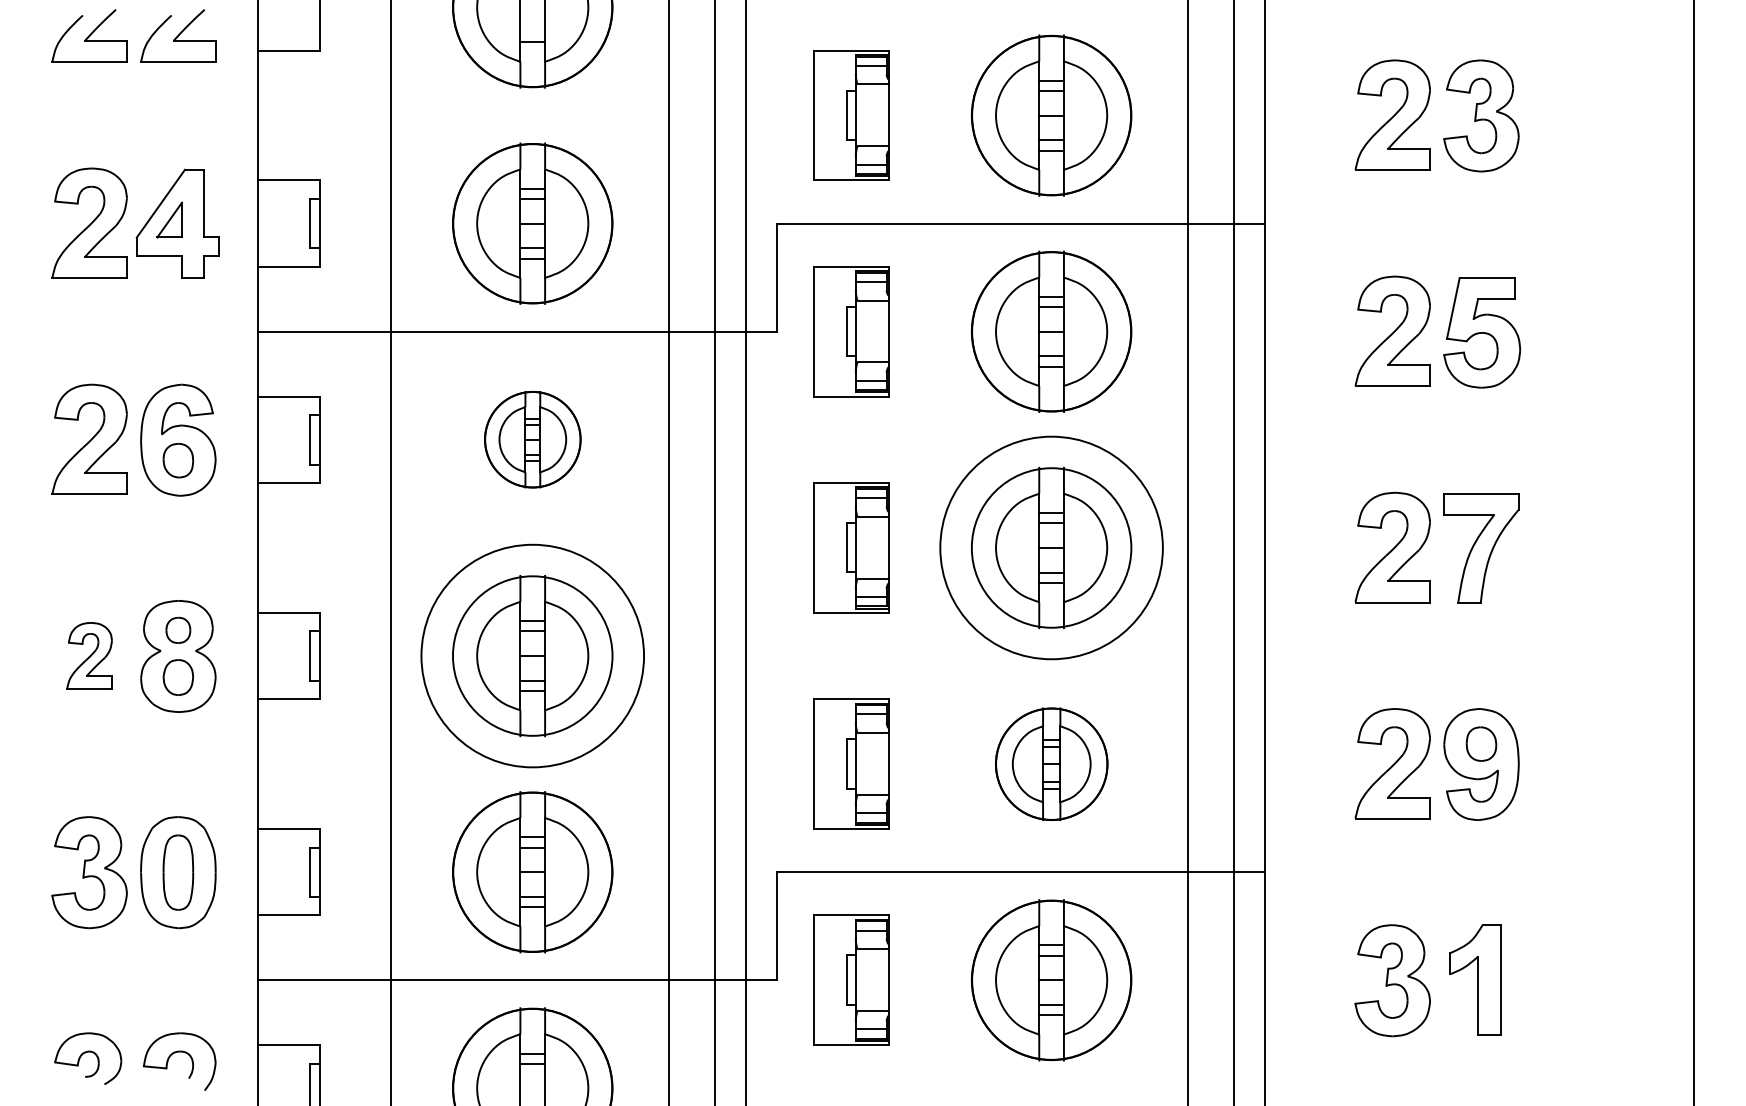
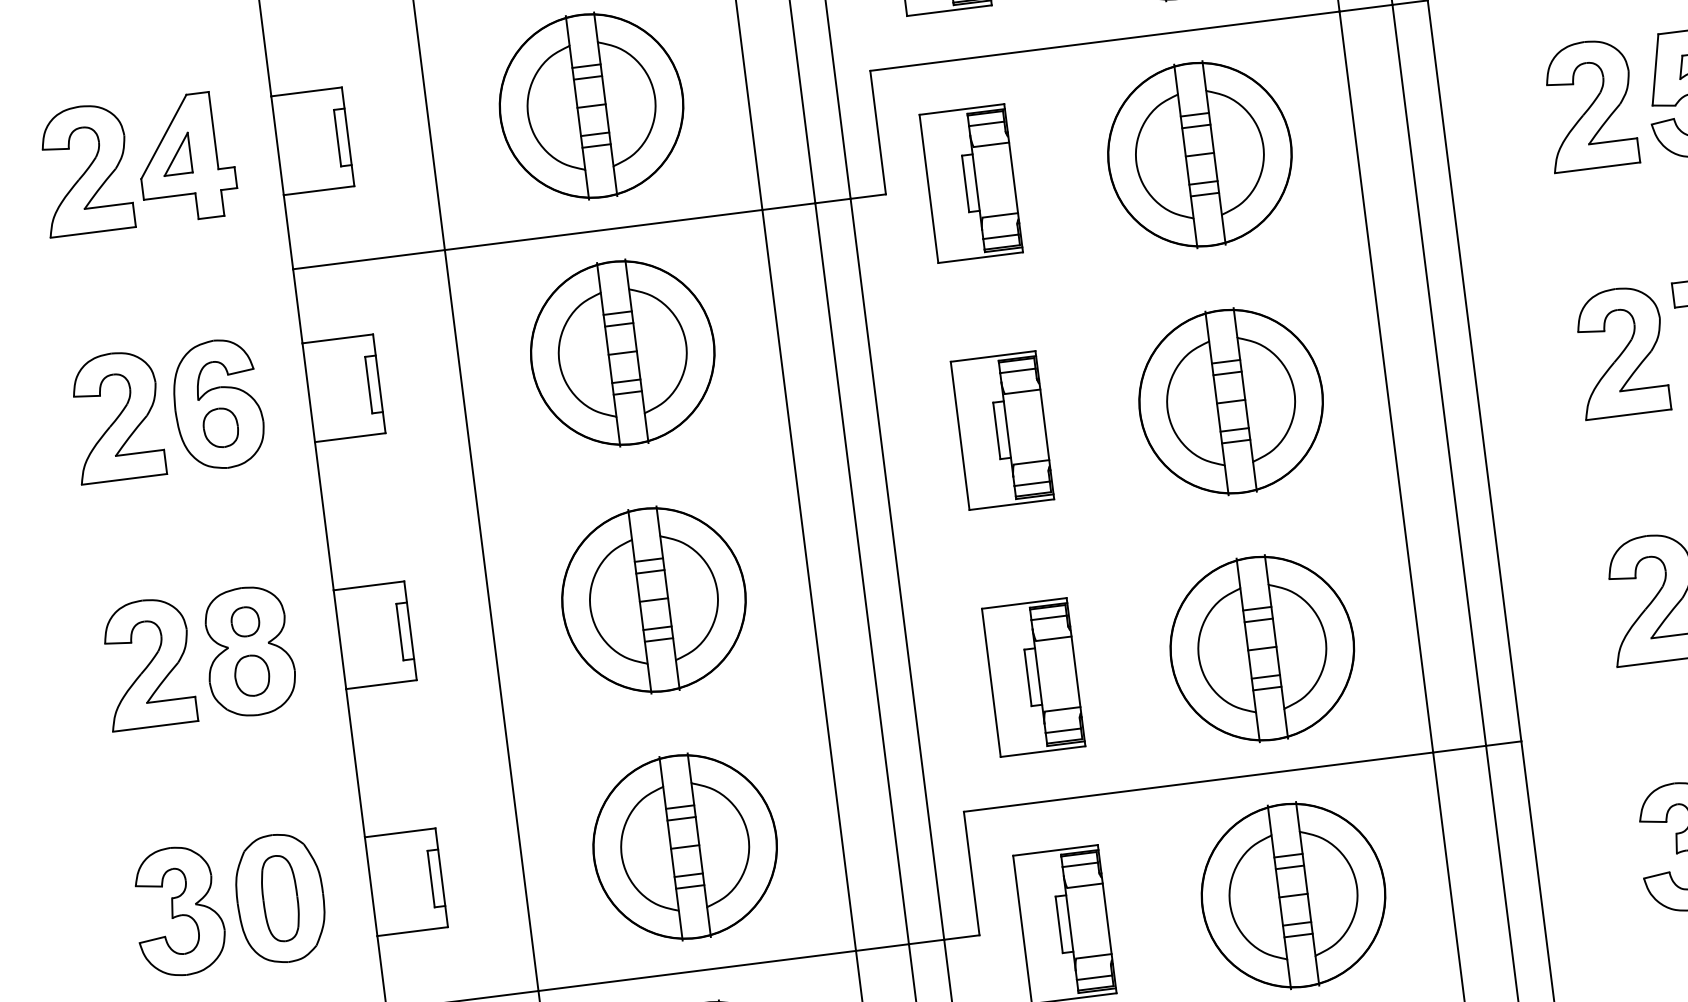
part: (532, 439) -> (622, 352), size x1.67
circle: (1051, 547) -> (1230, 401), size x0.71
part: (89, 655) -> (147, 663), size x1.67
circle: (532, 655) -> (653, 599), size x0.71
part: (1051, 764) -> (1262, 649), size x1.43

